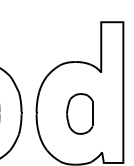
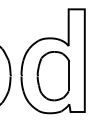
part: (79, 114) -> (52, 76), size x1.67

